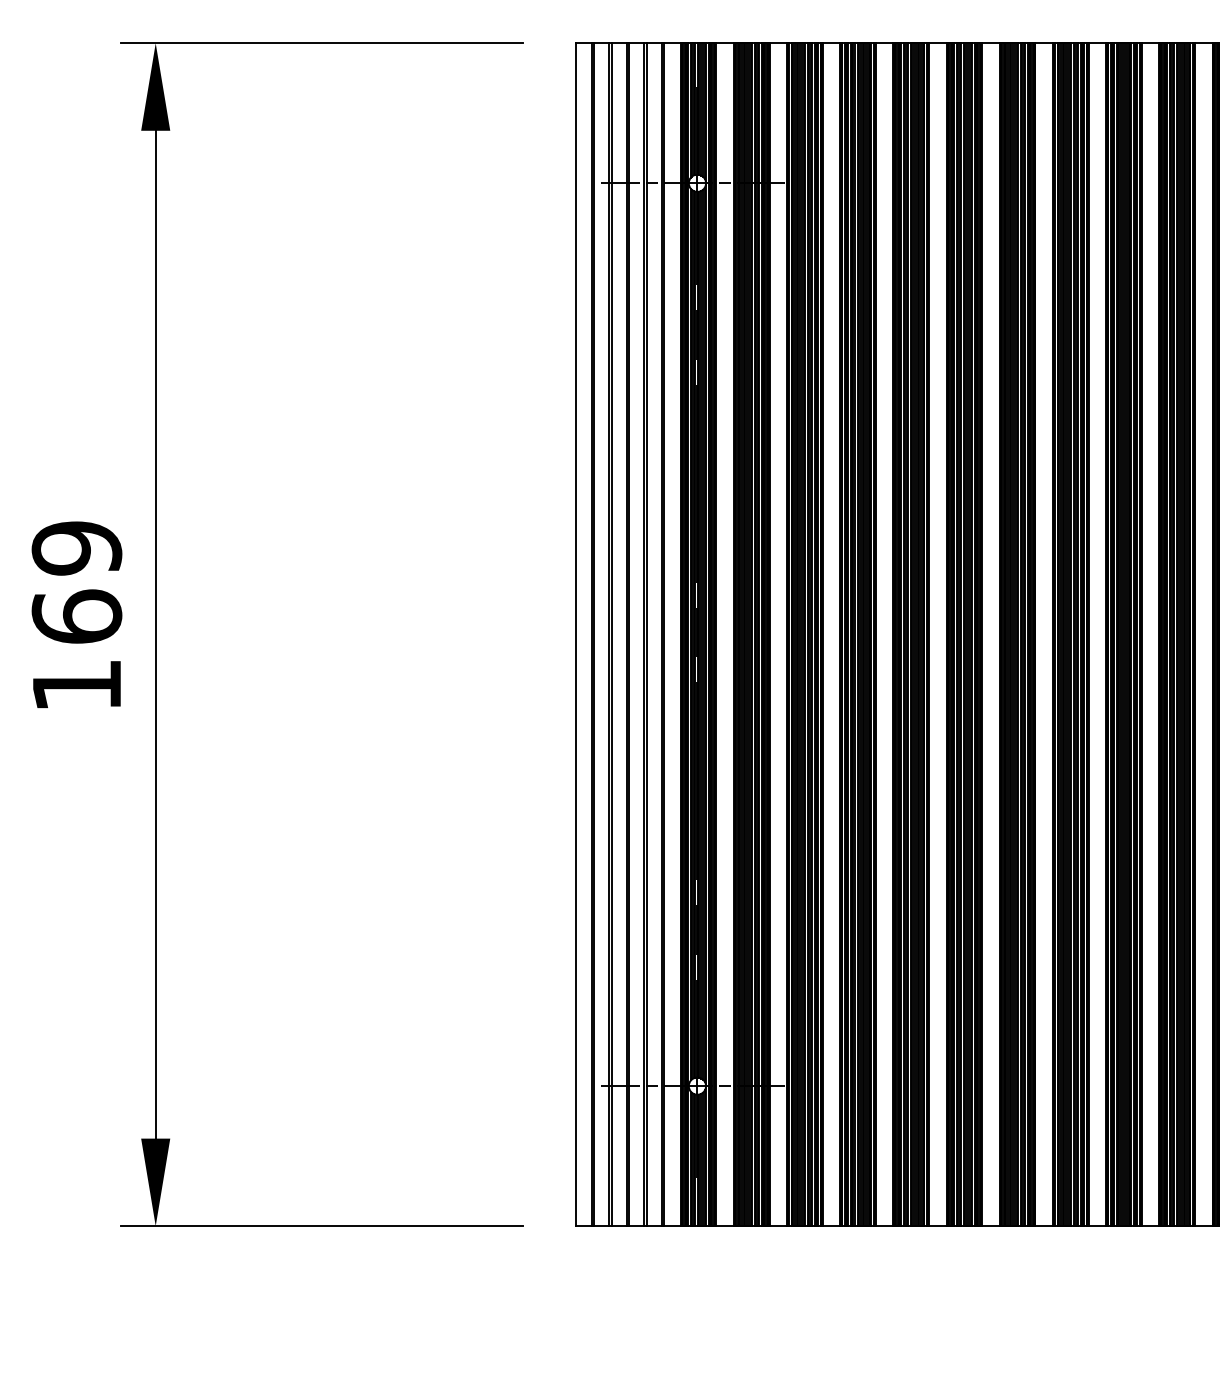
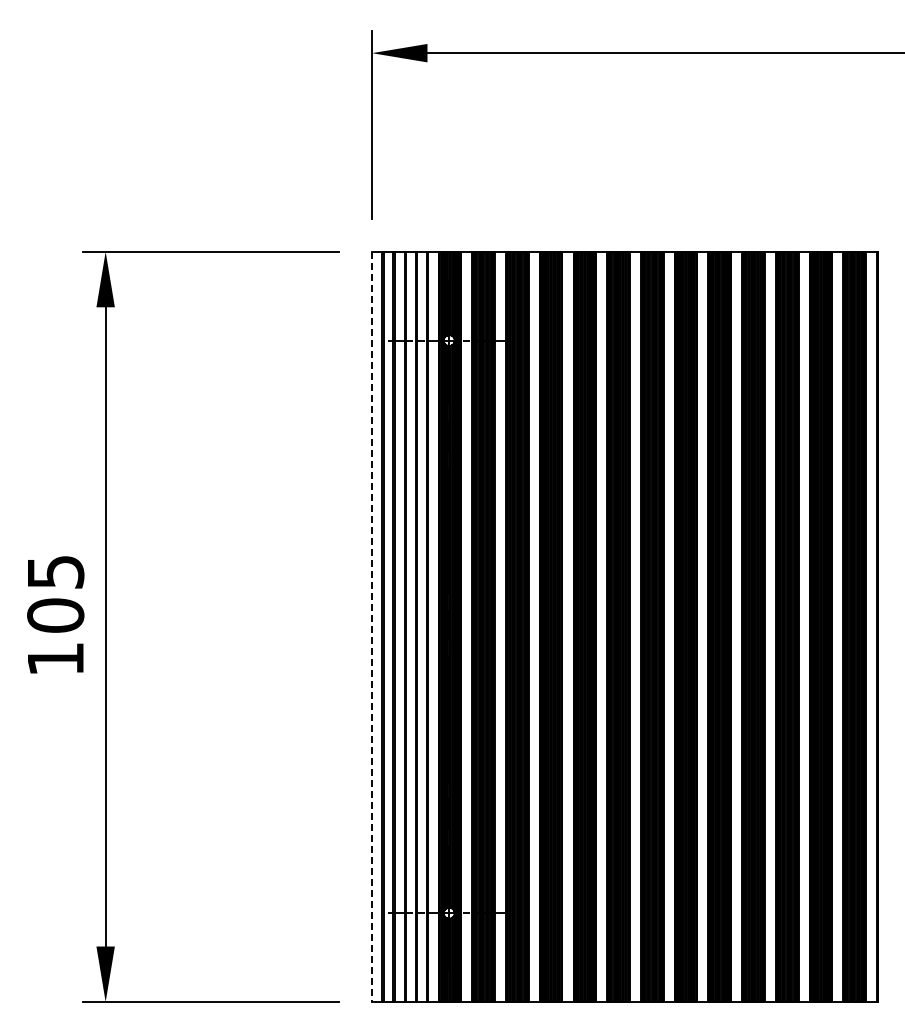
text: (76, 582) -> (55, 593), 169 -> 105
line: (576, 635) -> (372, 627), solid -> dashed

